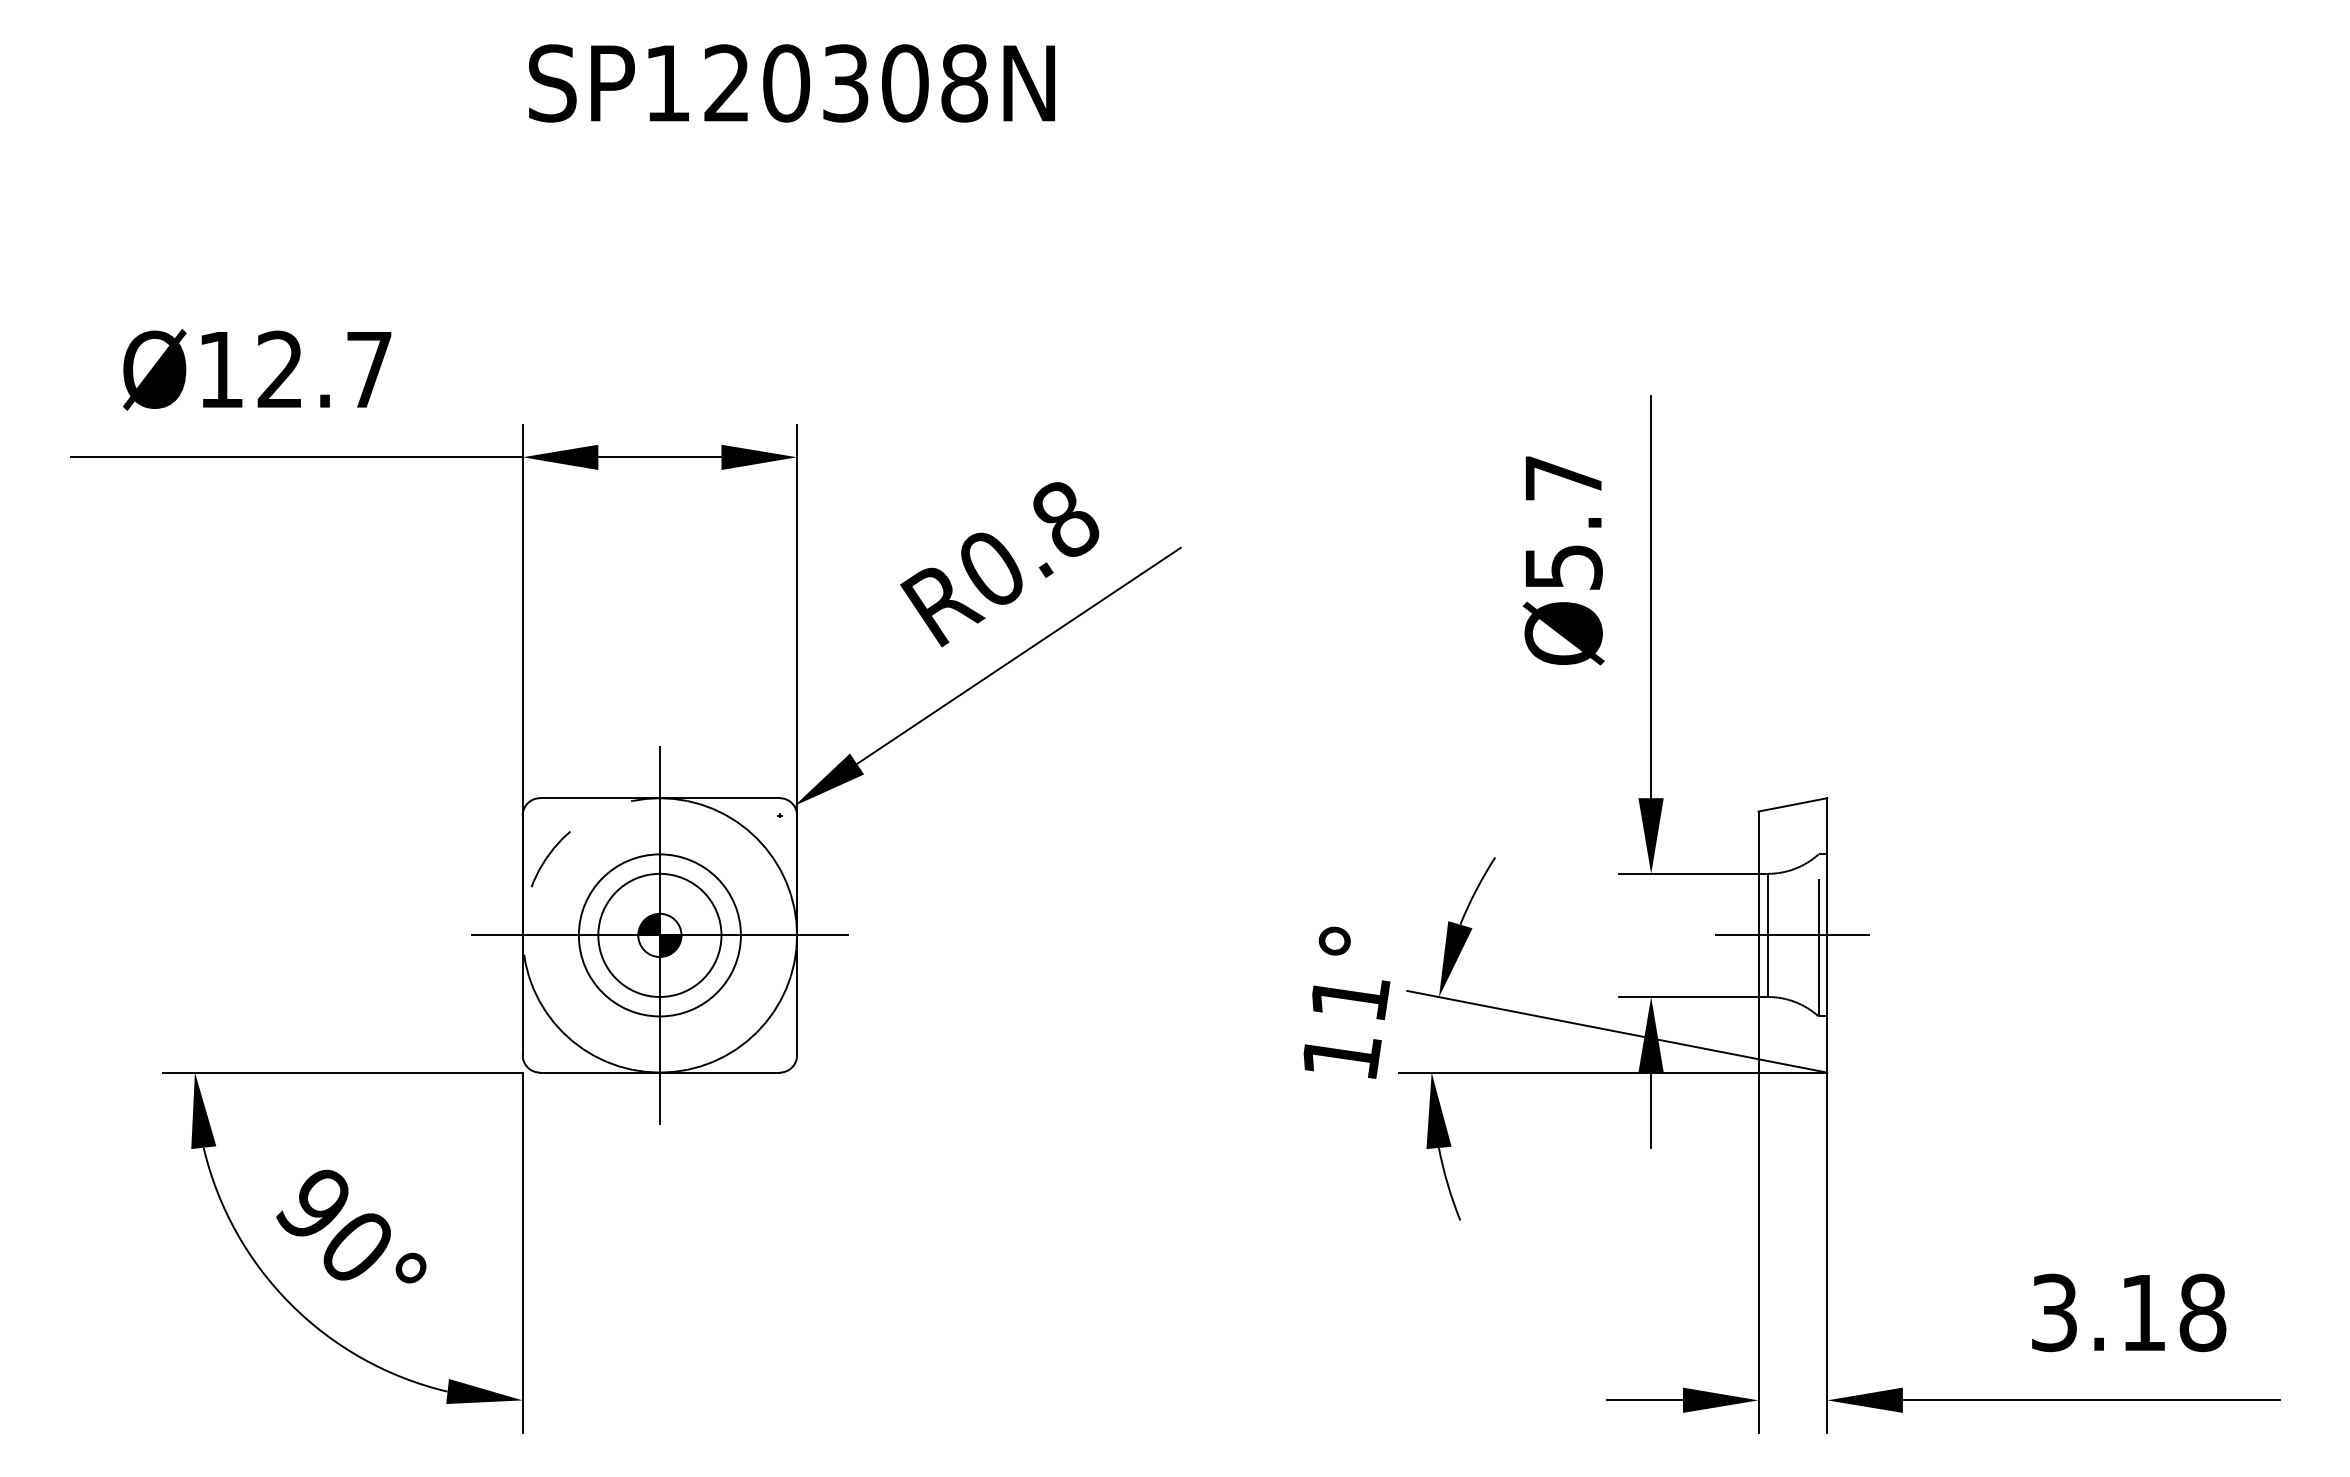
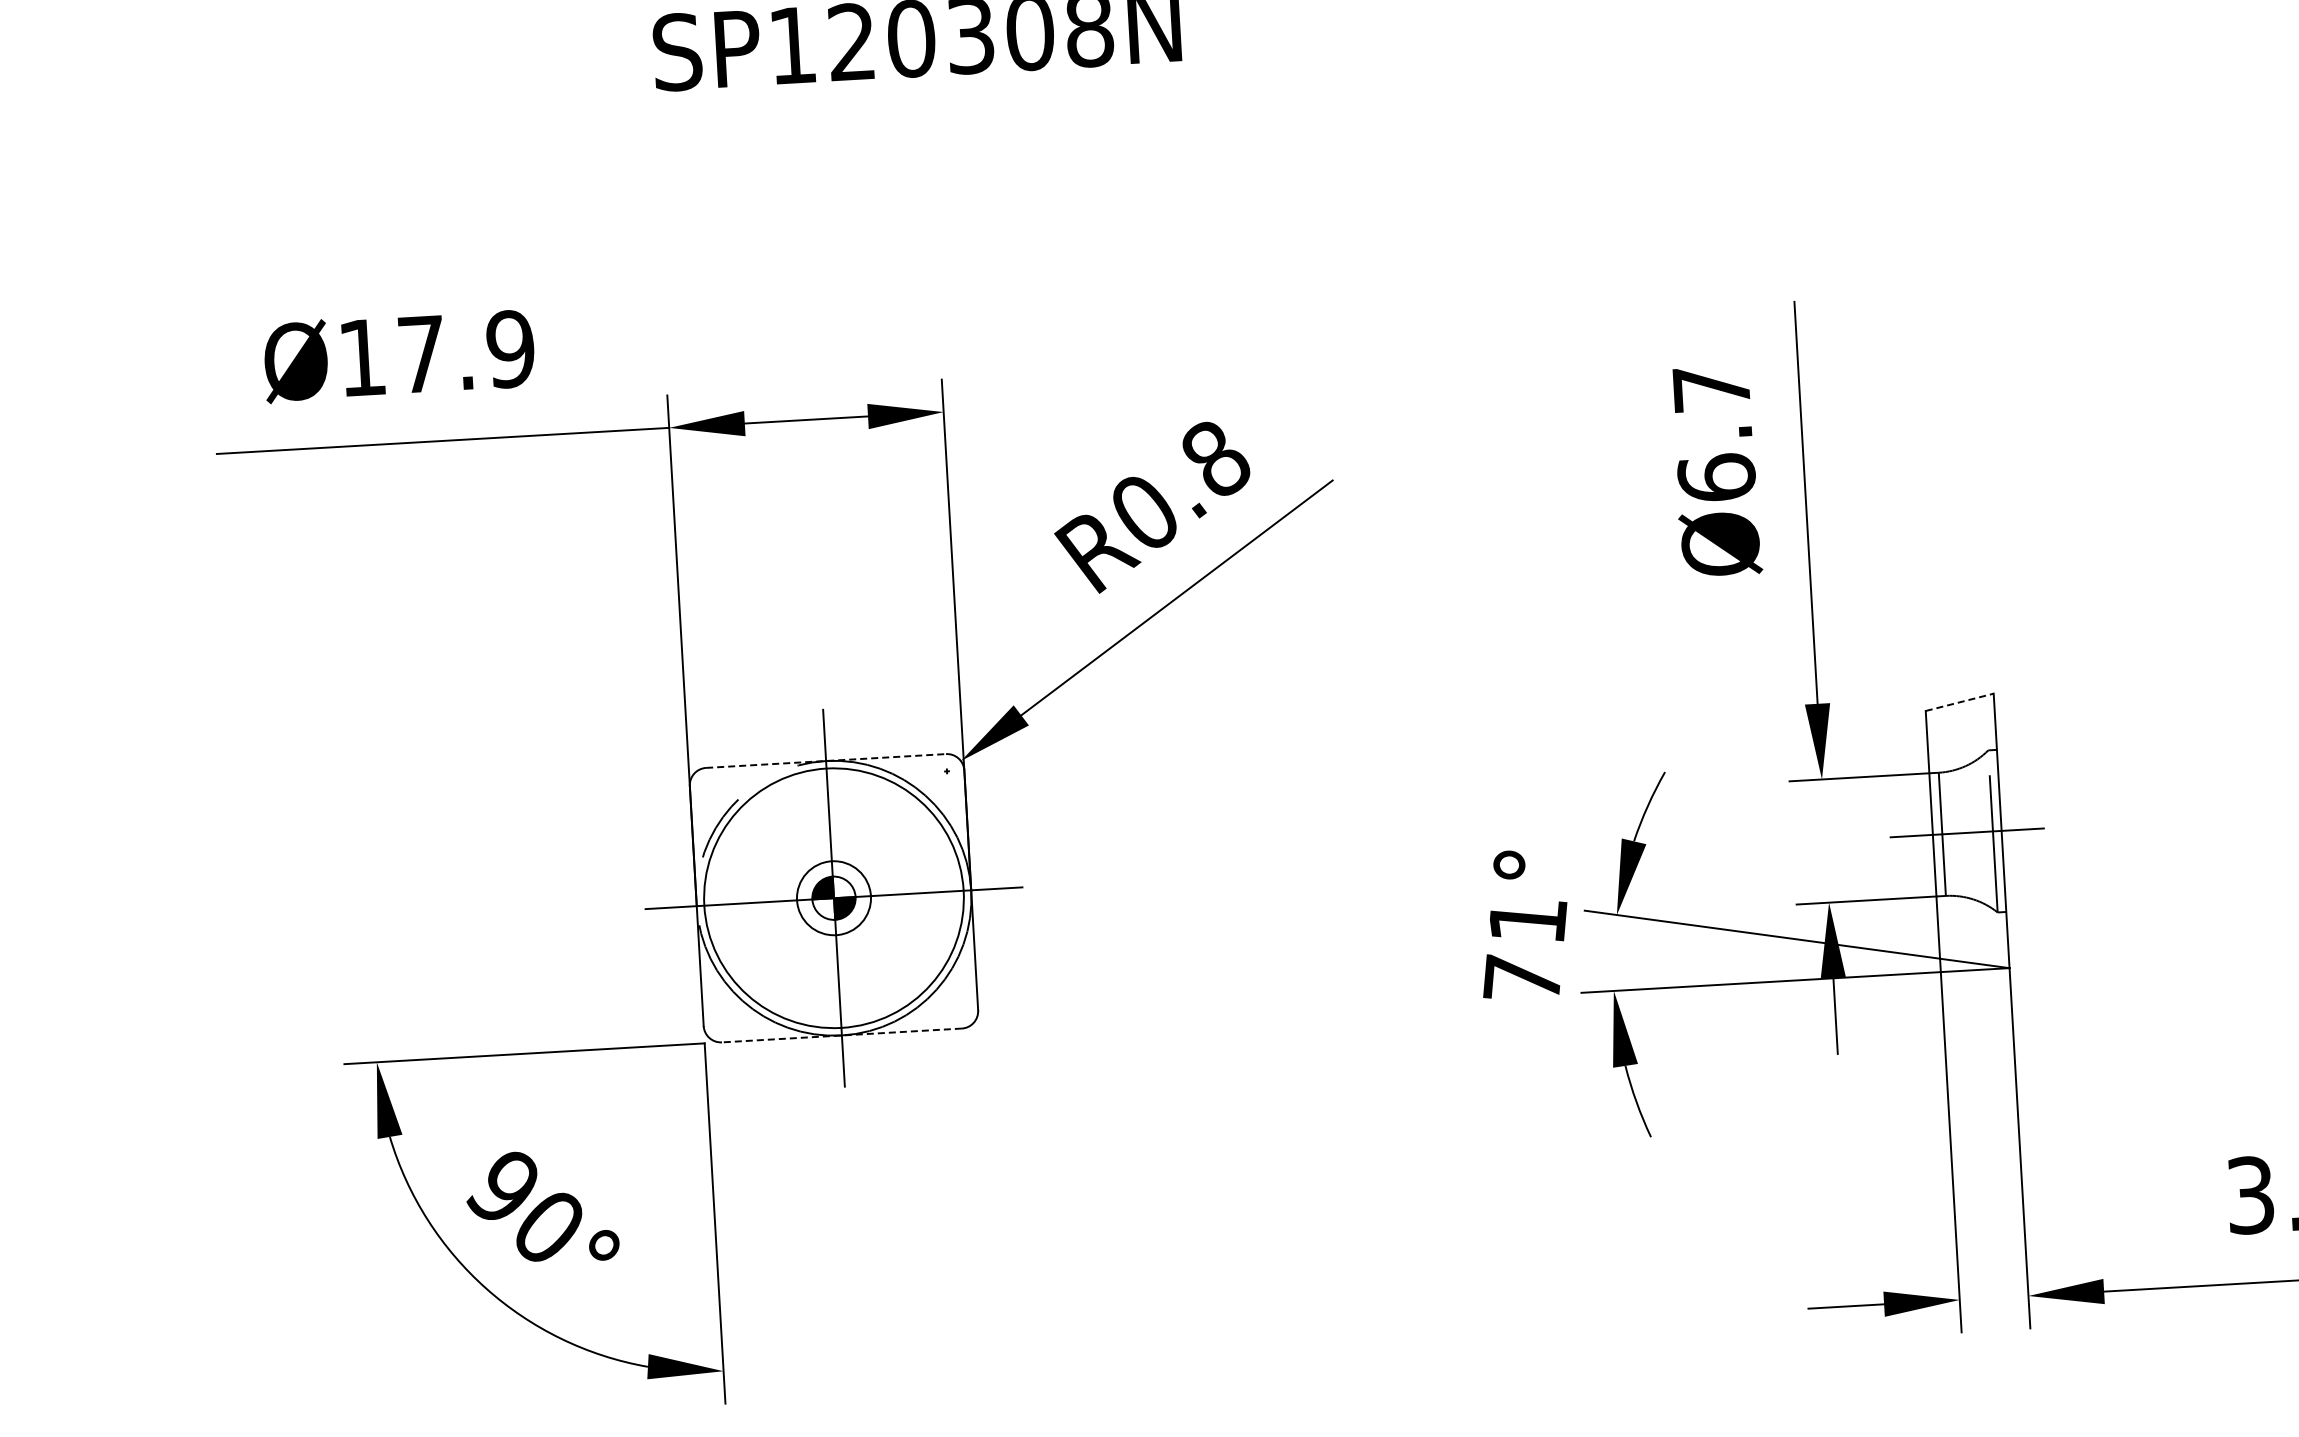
text: (324, 369) -> (465, 351), Ø12.7 -> Ø17.9
text: (1563, 566) -> (1716, 477), Ø5.7 -> Ø6.7
line: (659, 798) -> (825, 761), solid -> dashed
line: (1792, 804) -> (1959, 701), solid -> dashed
circle: (659, 934) -> (833, 897), size x0.6
circle: (659, 935) -> (833, 898), size x1.6
text: (1341, 1053) -> (1522, 977), 11° -> 71°
line: (659, 1072) -> (841, 1035), solid -> dashed

